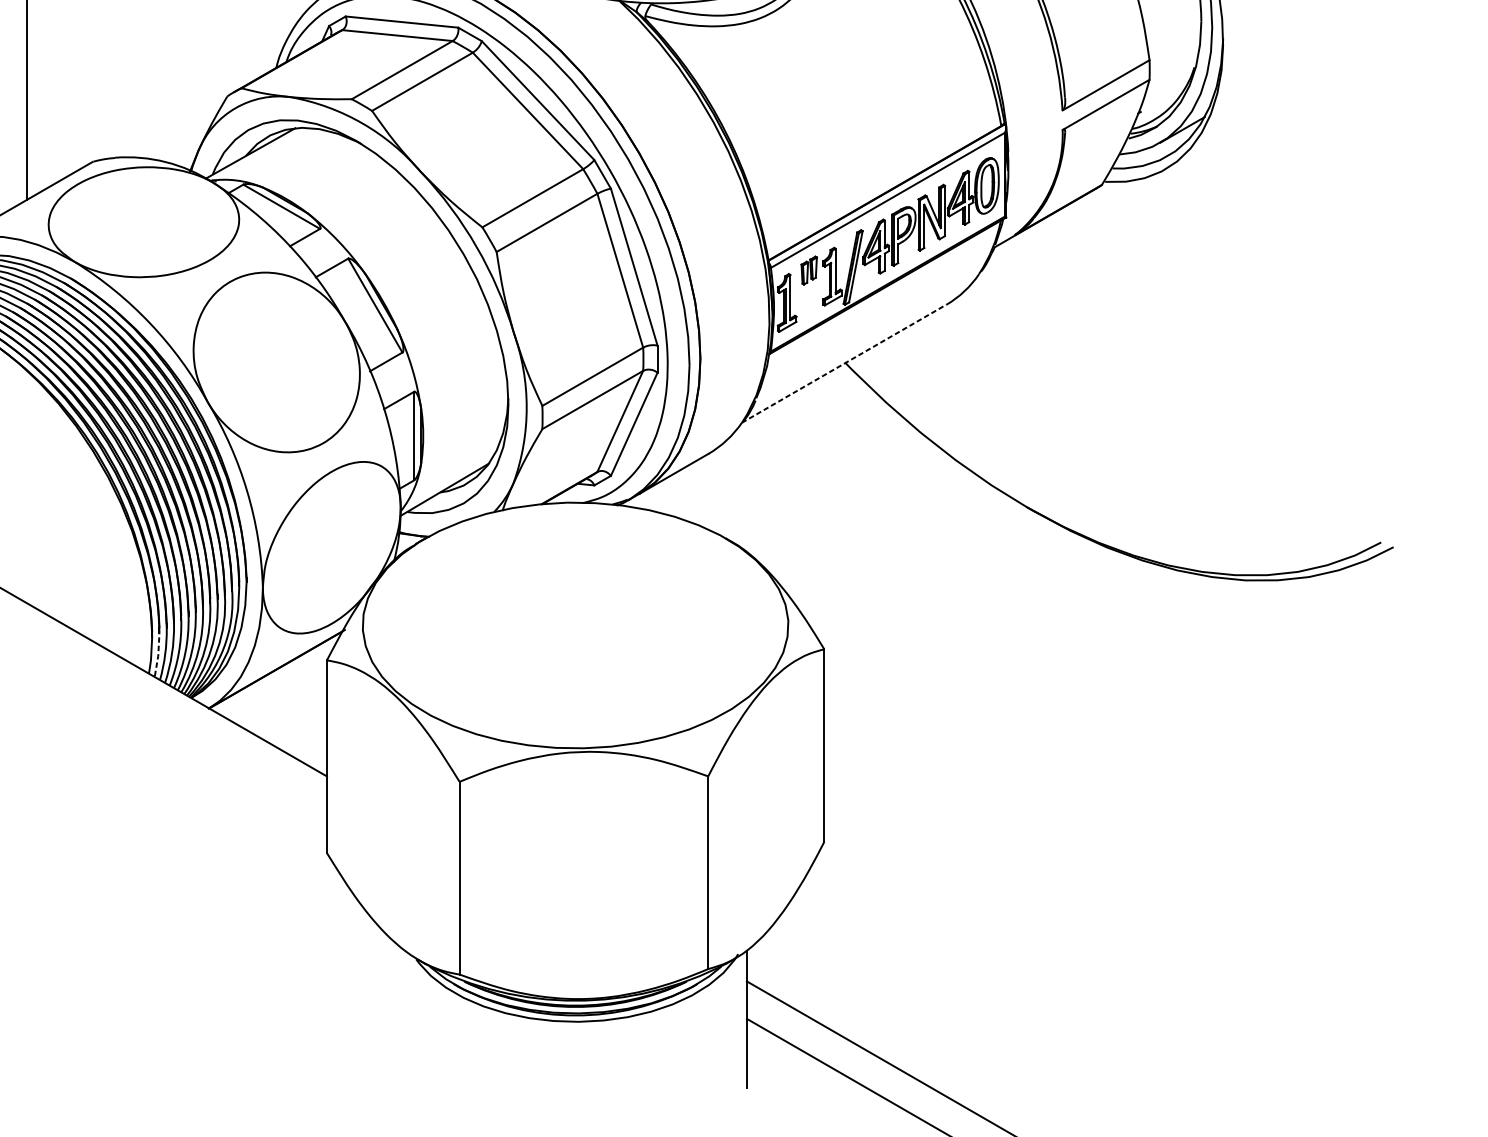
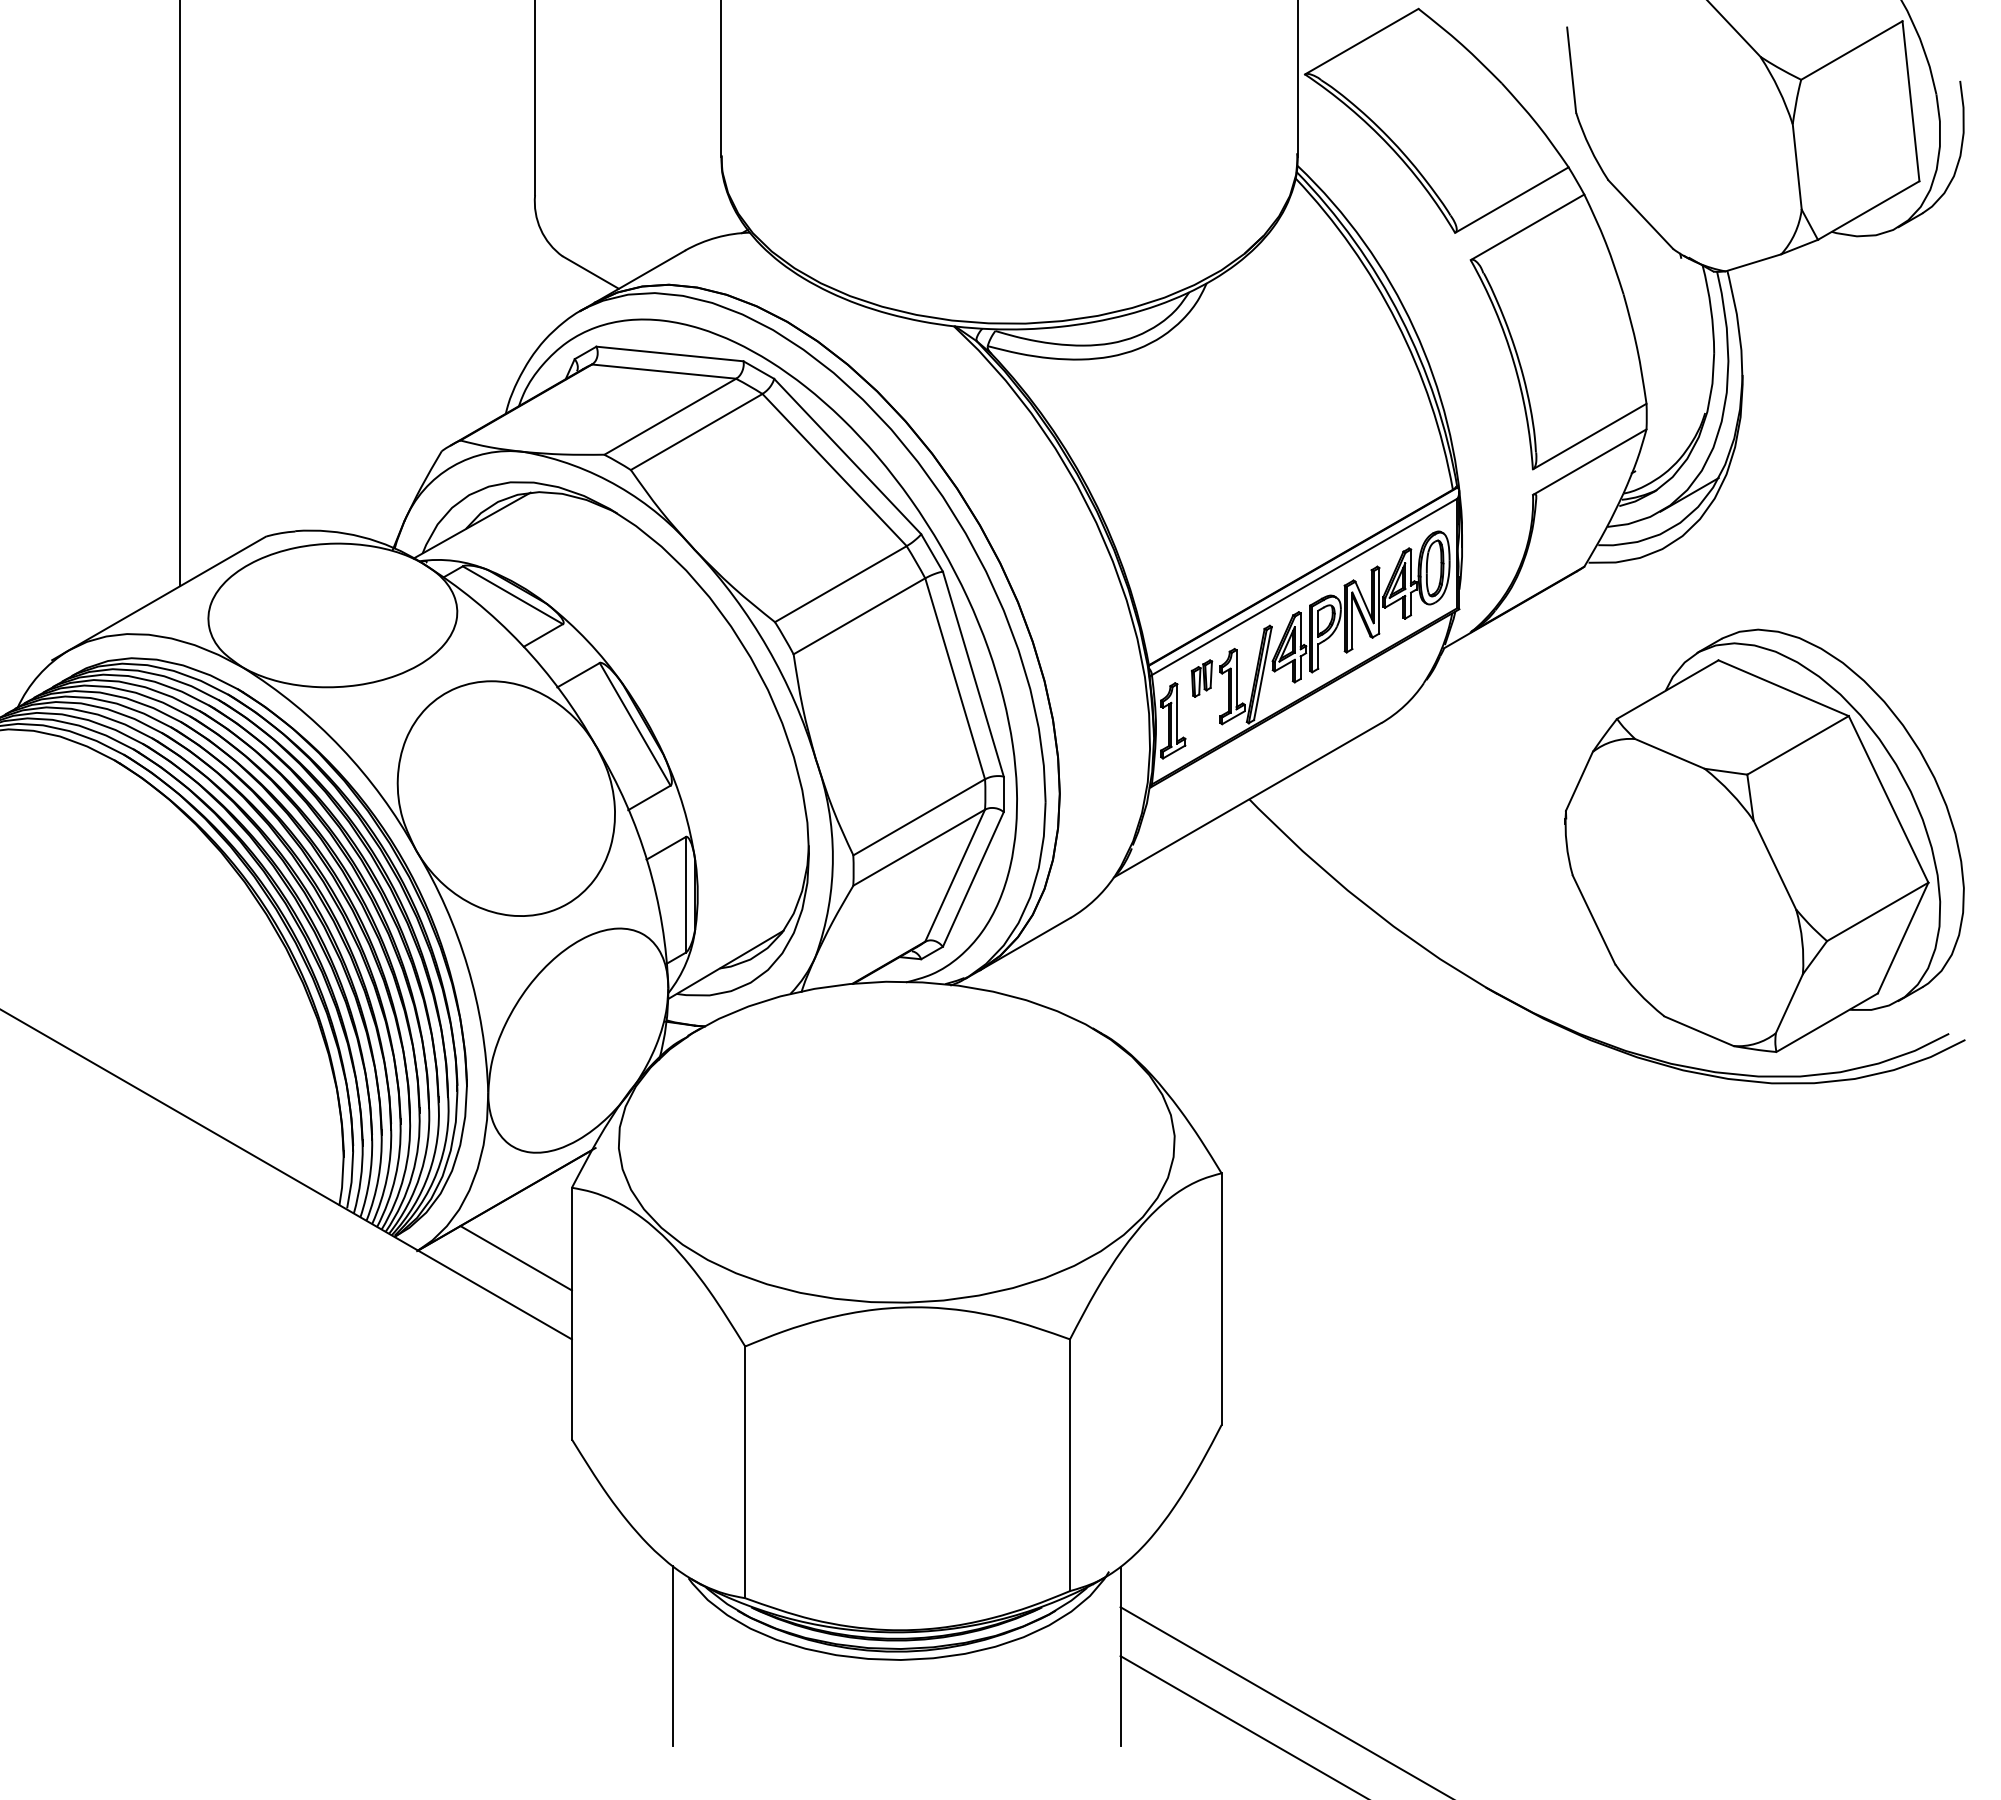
line: (844, 363) -> (1247, 800), dashed -> solid
part: (1239, 394) -> (1764, 840), added
line: (158, 654) -> (351, 1180), dashed -> solid
line: (283, 714) -> (515, 1258), added
line: (403, 1018) -> (672, 1655), added

